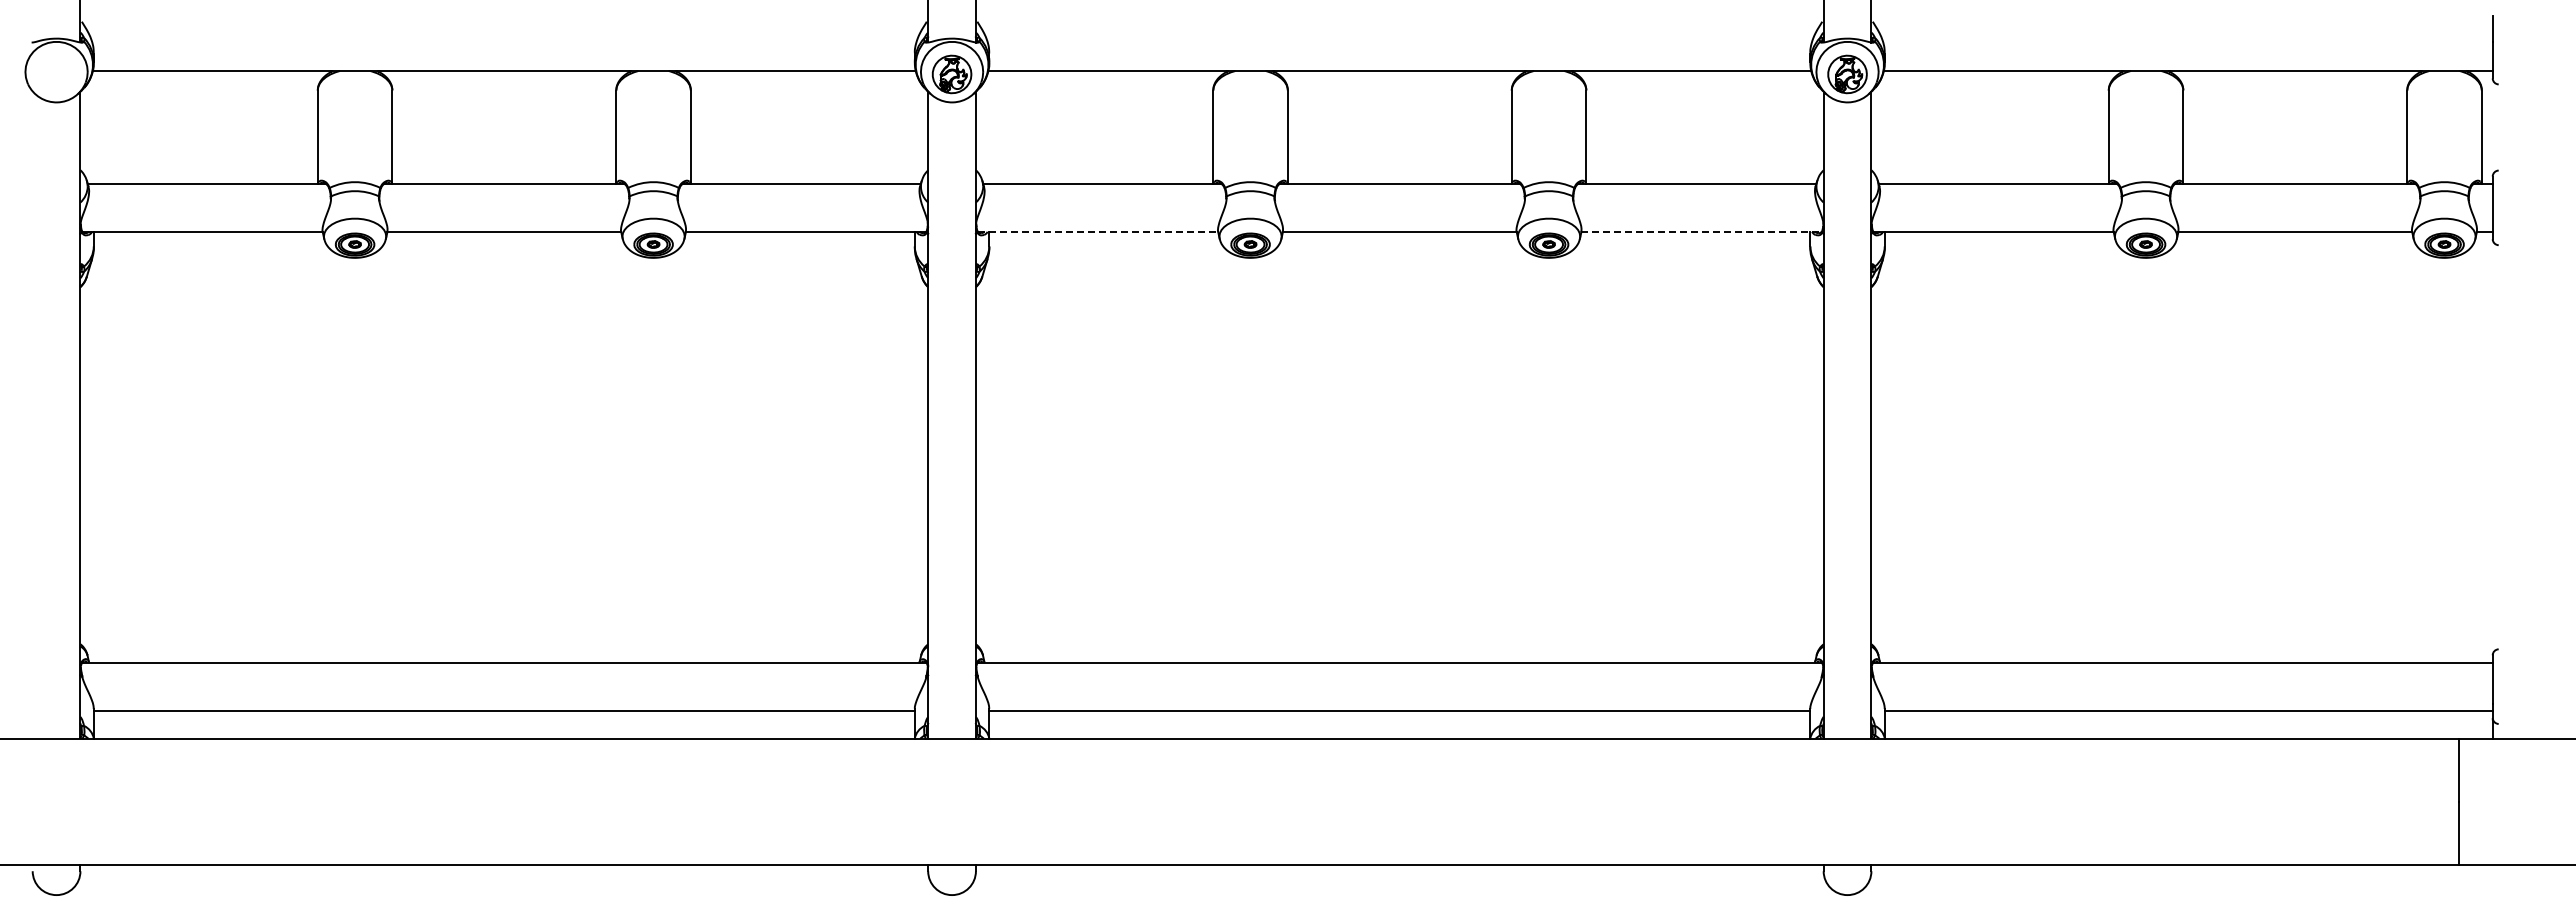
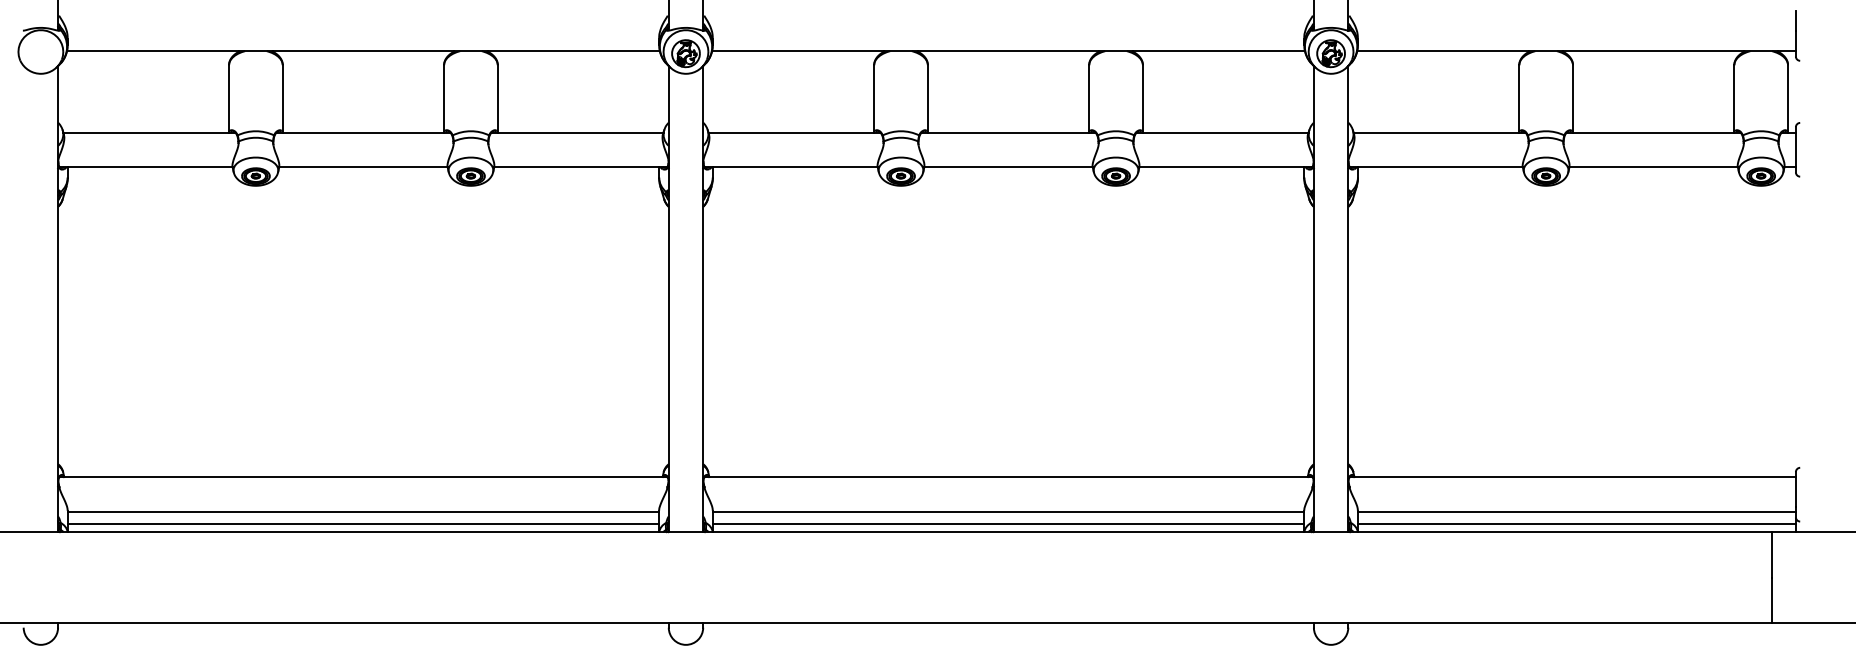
line: (1098, 231) -> (791, 166), dashed -> solid
line: (1701, 231) -> (1225, 166), dashed -> solid
line: (503, 727) -> (362, 524), added
line: (1399, 727) -> (1008, 524), added
line: (2188, 727) -> (1576, 524), added

